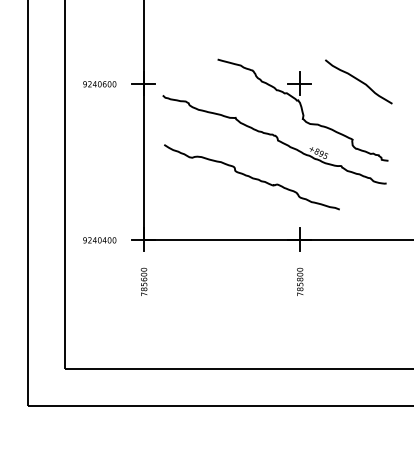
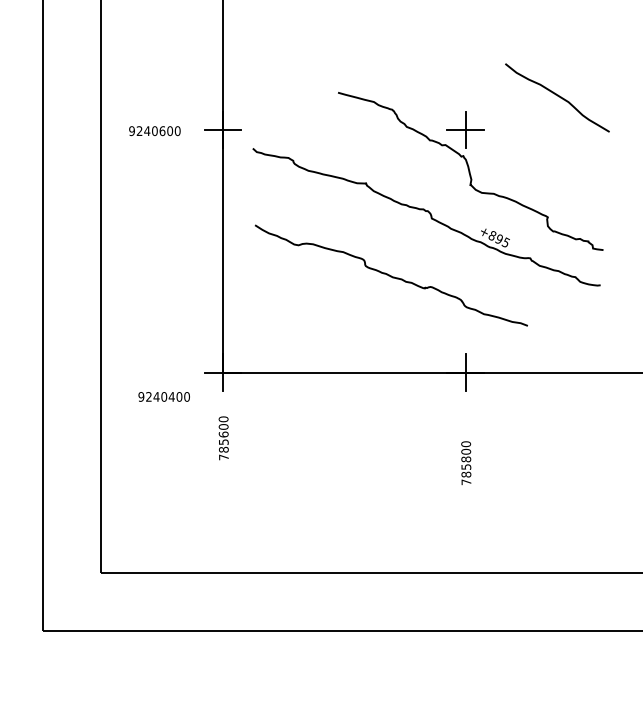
curve: (358, 81) -> (556, 97), moved
text: (99, 240) -> (163, 397), moved
text: (300, 281) -> (466, 462), moved

